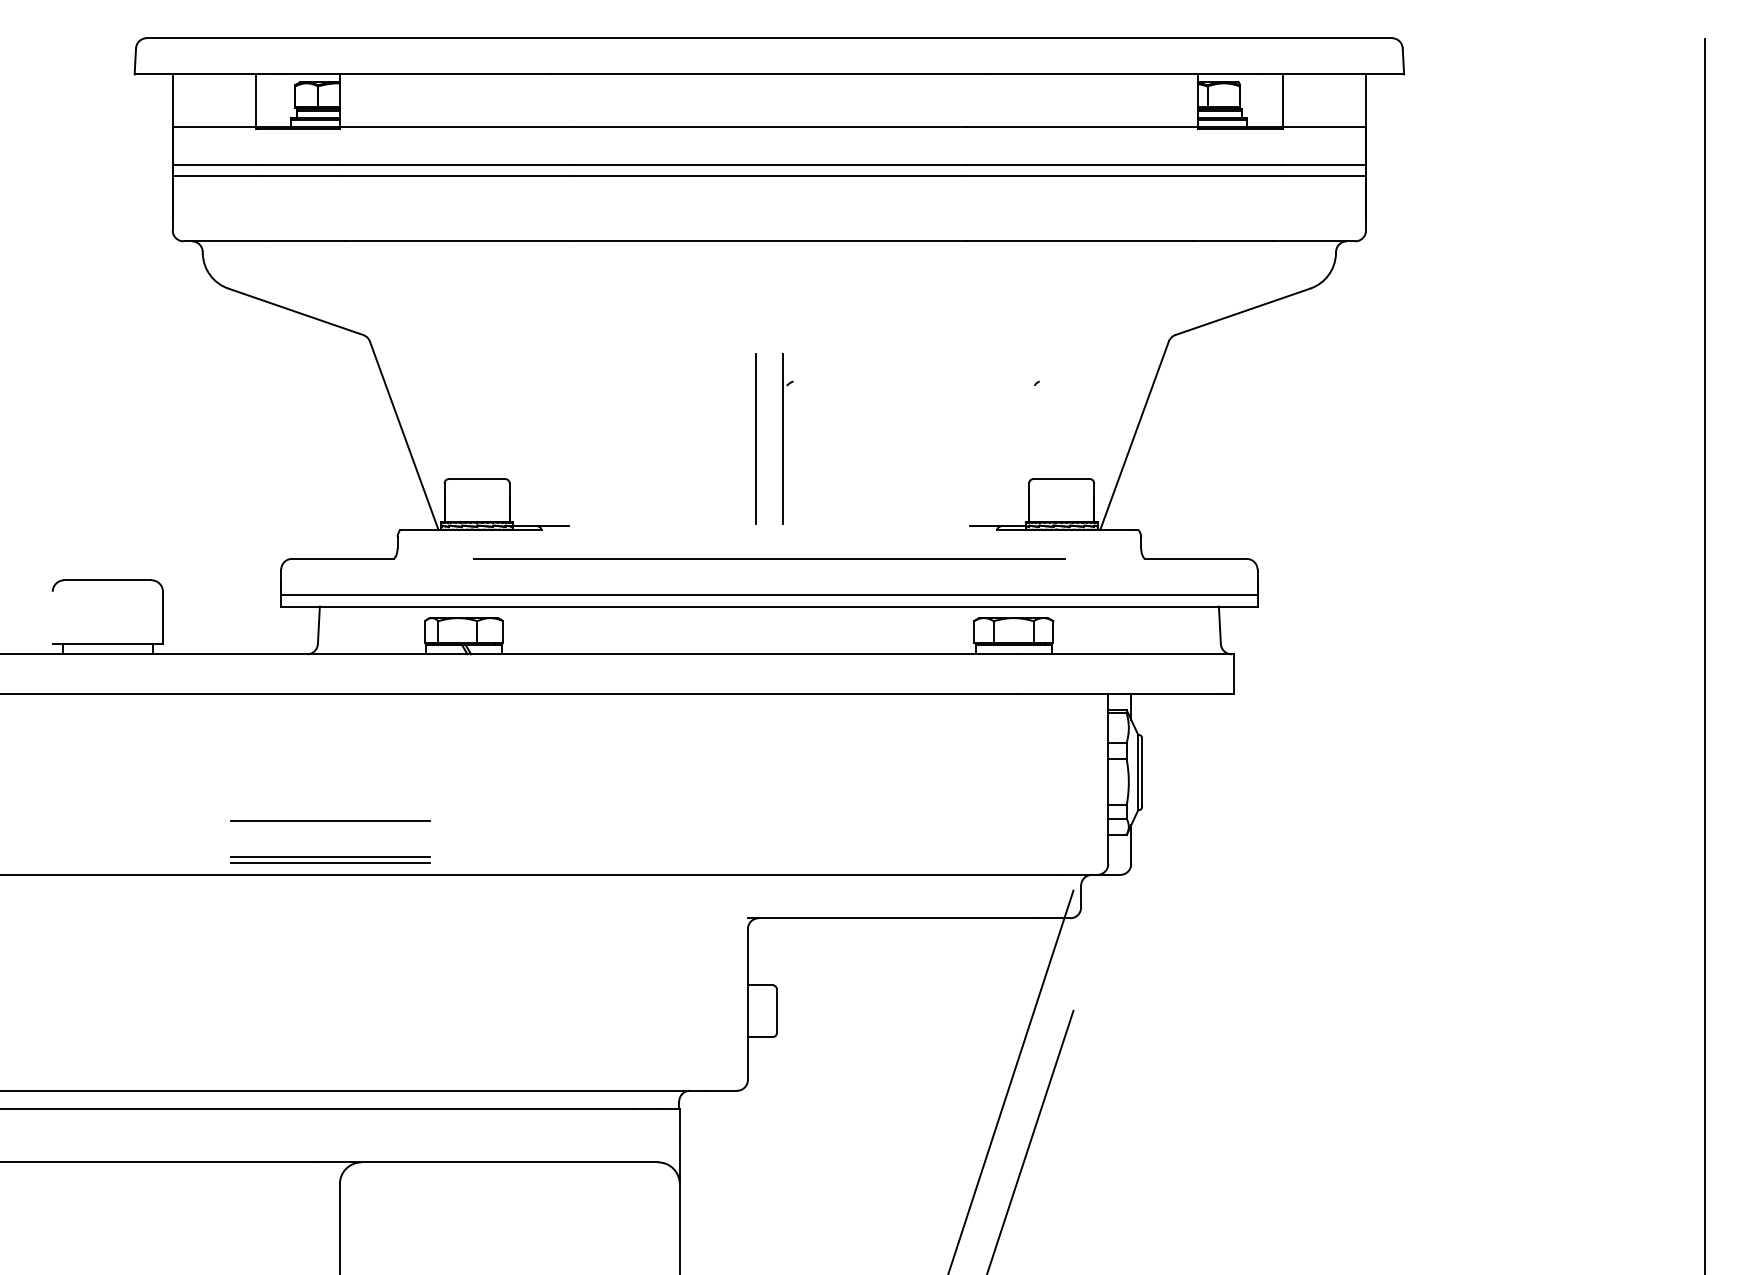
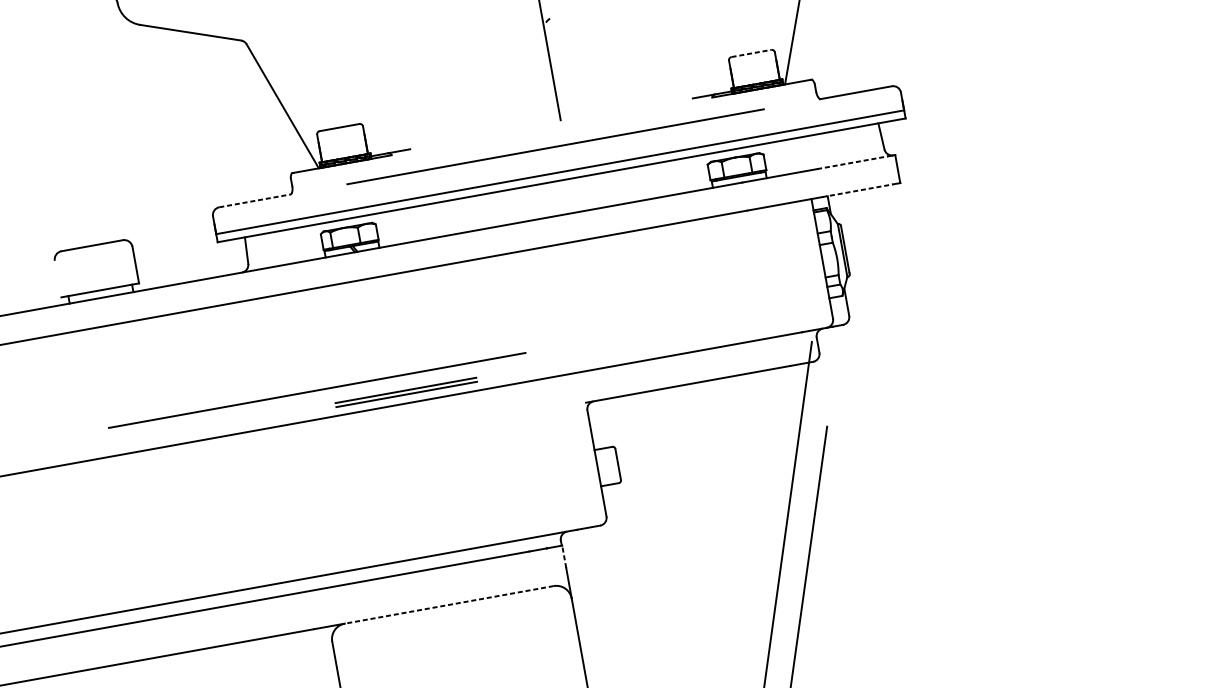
line: (755, 438) -> (530, 63), removed
line: (1062, 479) -> (752, 53), solid -> dashed
line: (343, 558) -> (255, 200), solid -> dashed
line: (1174, 654) -> (853, 162), solid -> dashed
line: (1174, 694) -> (858, 190), solid -> dashed
line: (330, 820) -> (279, 386), removed
line: (381, 834) -> (317, 390), added
part: (330, 859) -> (406, 392), moved
line: (679, 1124) -> (563, 556), solid -> dashed
line: (509, 1162) -> (449, 605), solid -> dashed

